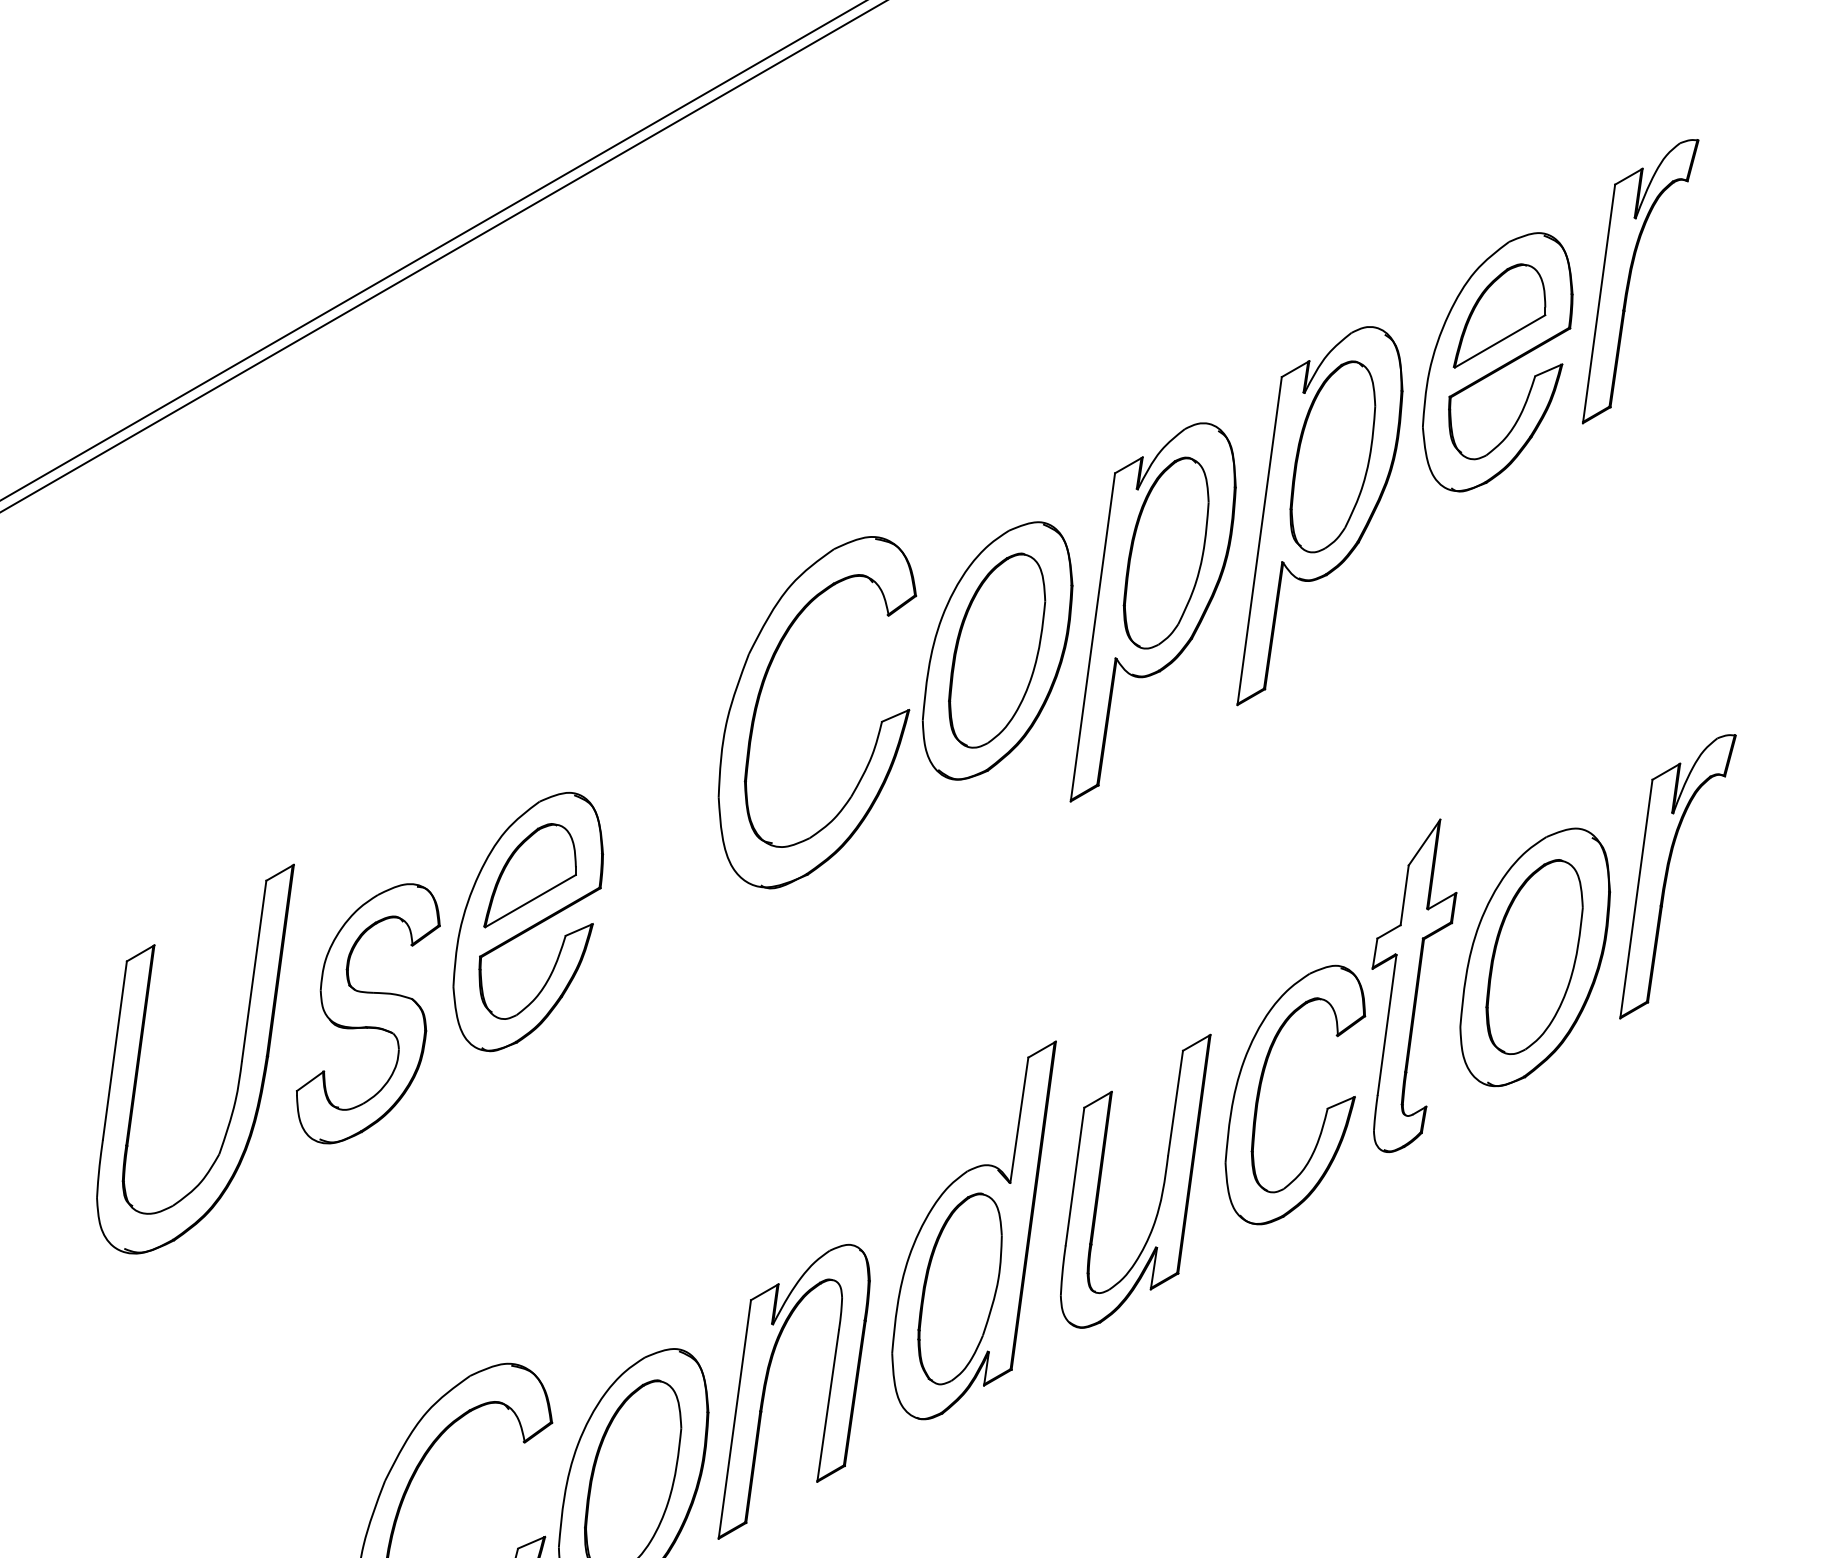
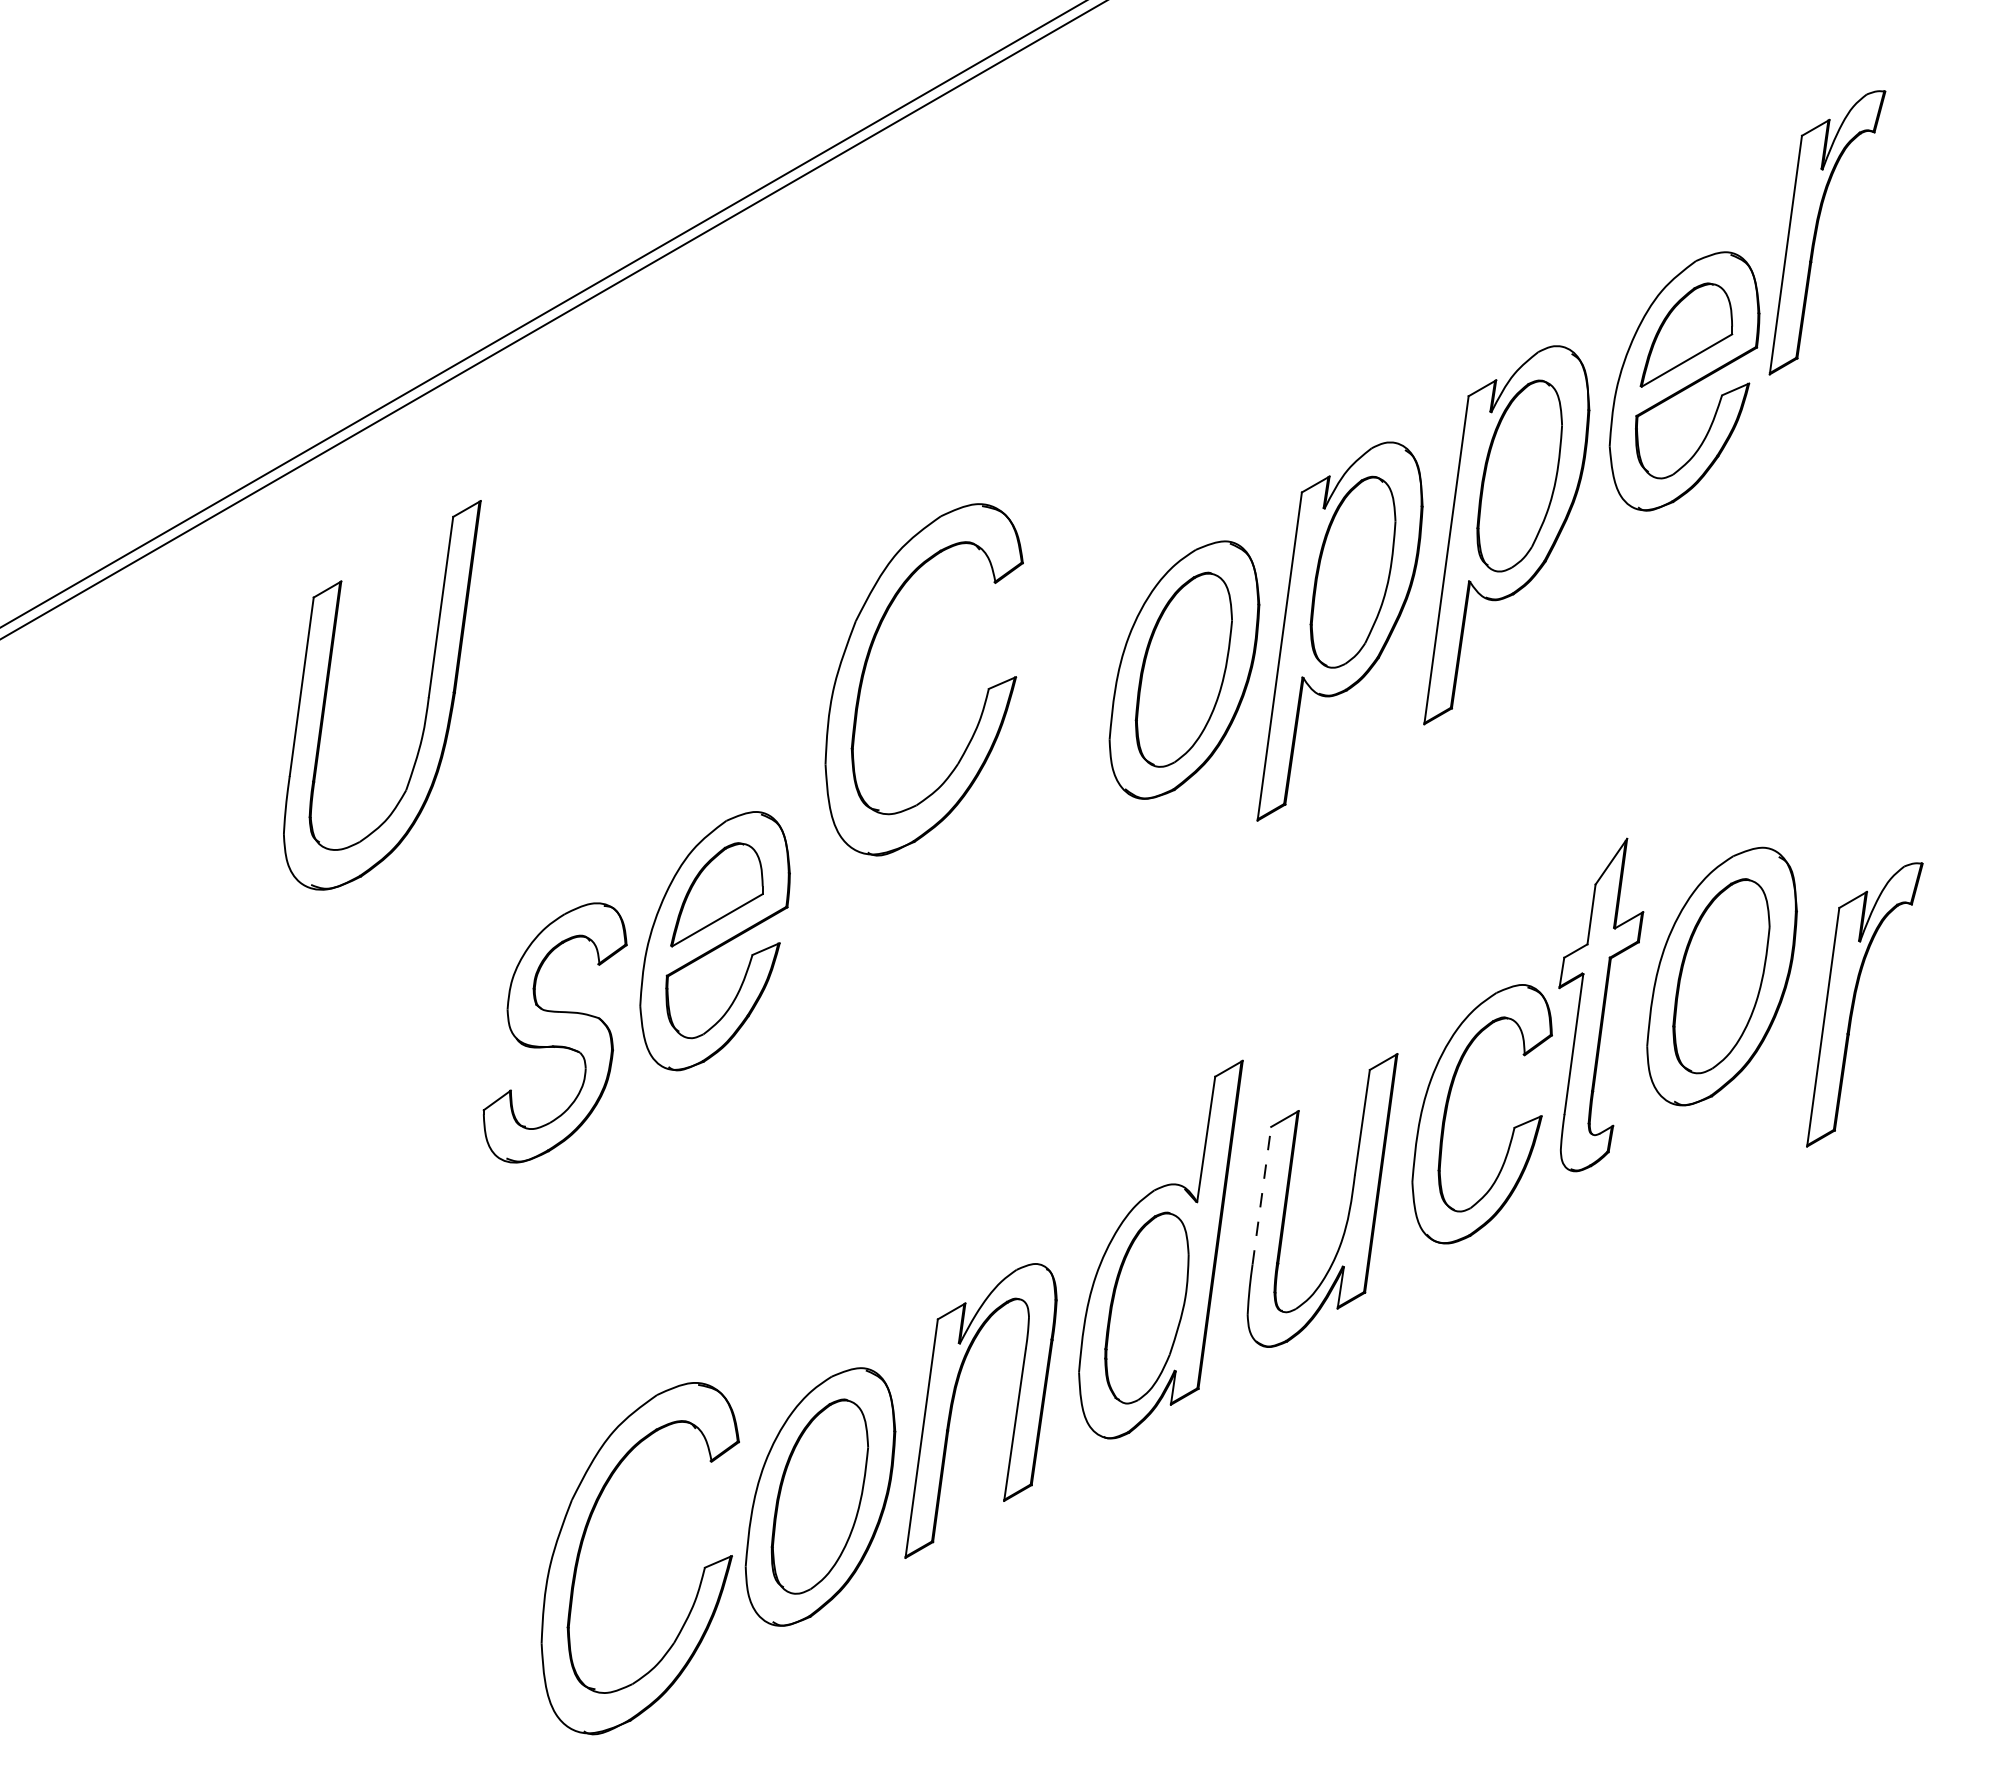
part: (1630, 280) -> (1817, 231), moved
part: (761, 693) -> (868, 660), moved
part: (1668, 872) -> (1855, 1000), moved
part: (240, 1061) -> (427, 697), moved
line: (1074, 1176) -> (1261, 1195), solid -> dashed

